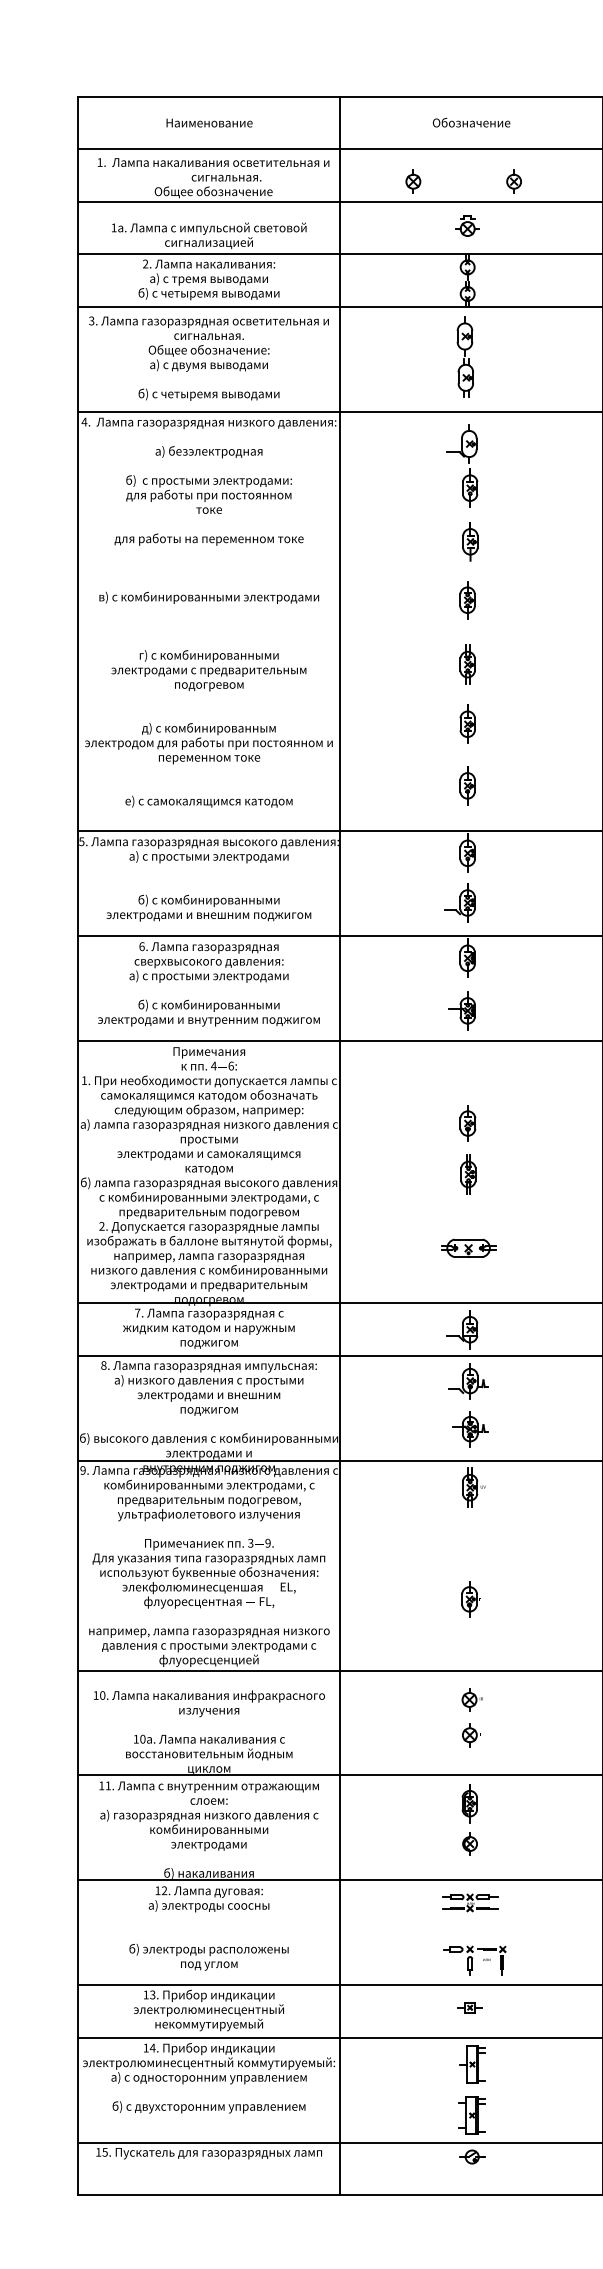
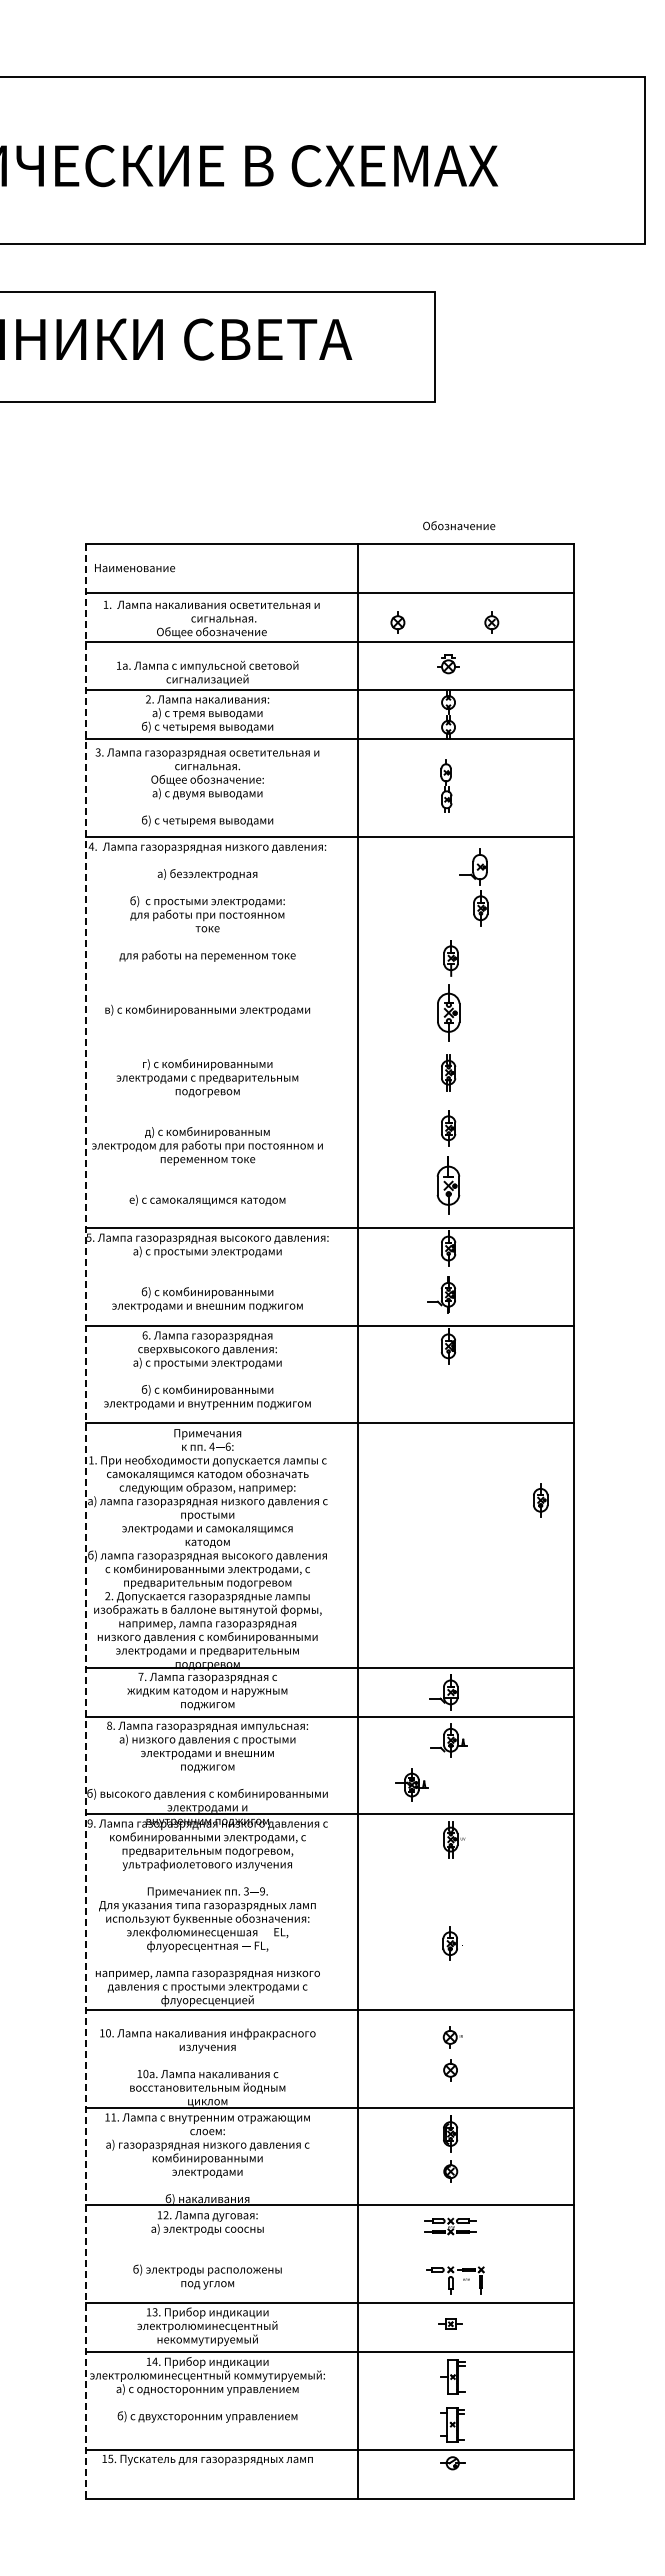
text: (471, 122) -> (459, 525), moved
text: (210, 123) -> (135, 568), moved
part: (465, 357) -> (446, 786), size x0.7
part: (468, 463) -> (479, 885), moved
part: (466, 600) -> (447, 1012), size x1.6
part: (467, 785) -> (448, 1185), size x1.6
part: (462, 1011) -> (443, 1395), removed
part: (467, 1123) -> (540, 1500), moved
line: (339, 1145) -> (357, 1520), moved
line: (78, 1146) -> (85, 1521), solid -> dashed
part: (467, 1174) -> (448, 1547), removed
part: (468, 1248) -> (449, 1616), removed
part: (469, 1428) -> (411, 1784), moved

